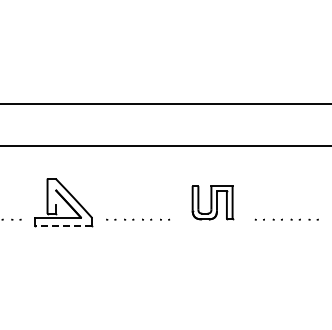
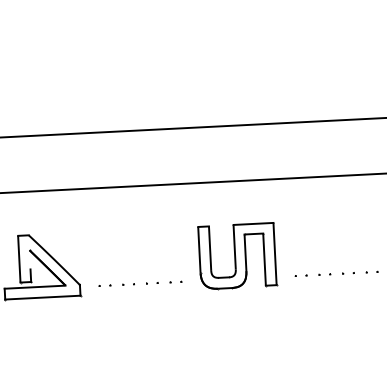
part: (212, 202) -> (237, 256), size x1.43
line: (63, 226) -> (42, 297), dashed -> solid

